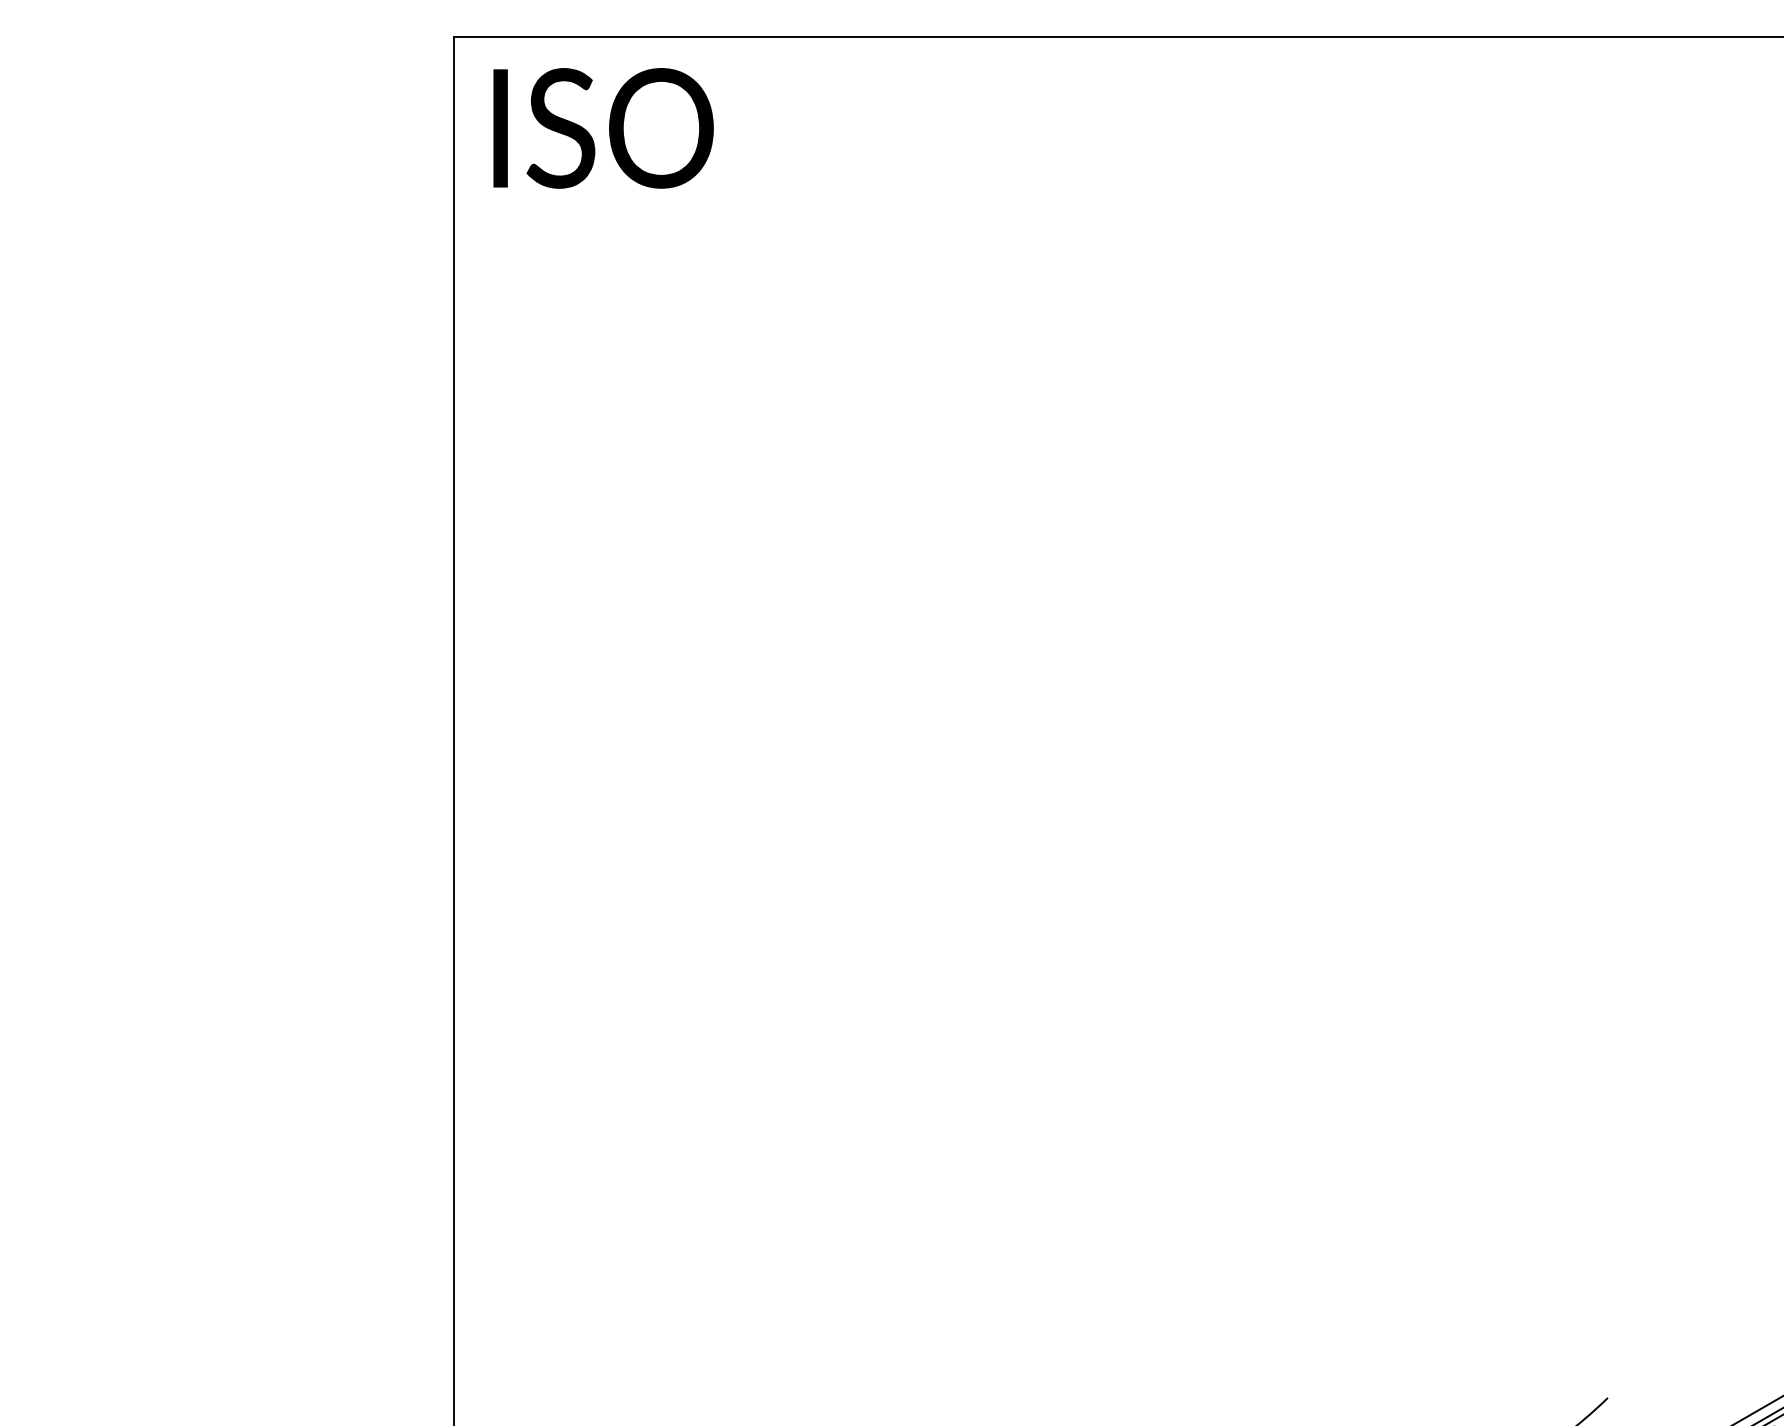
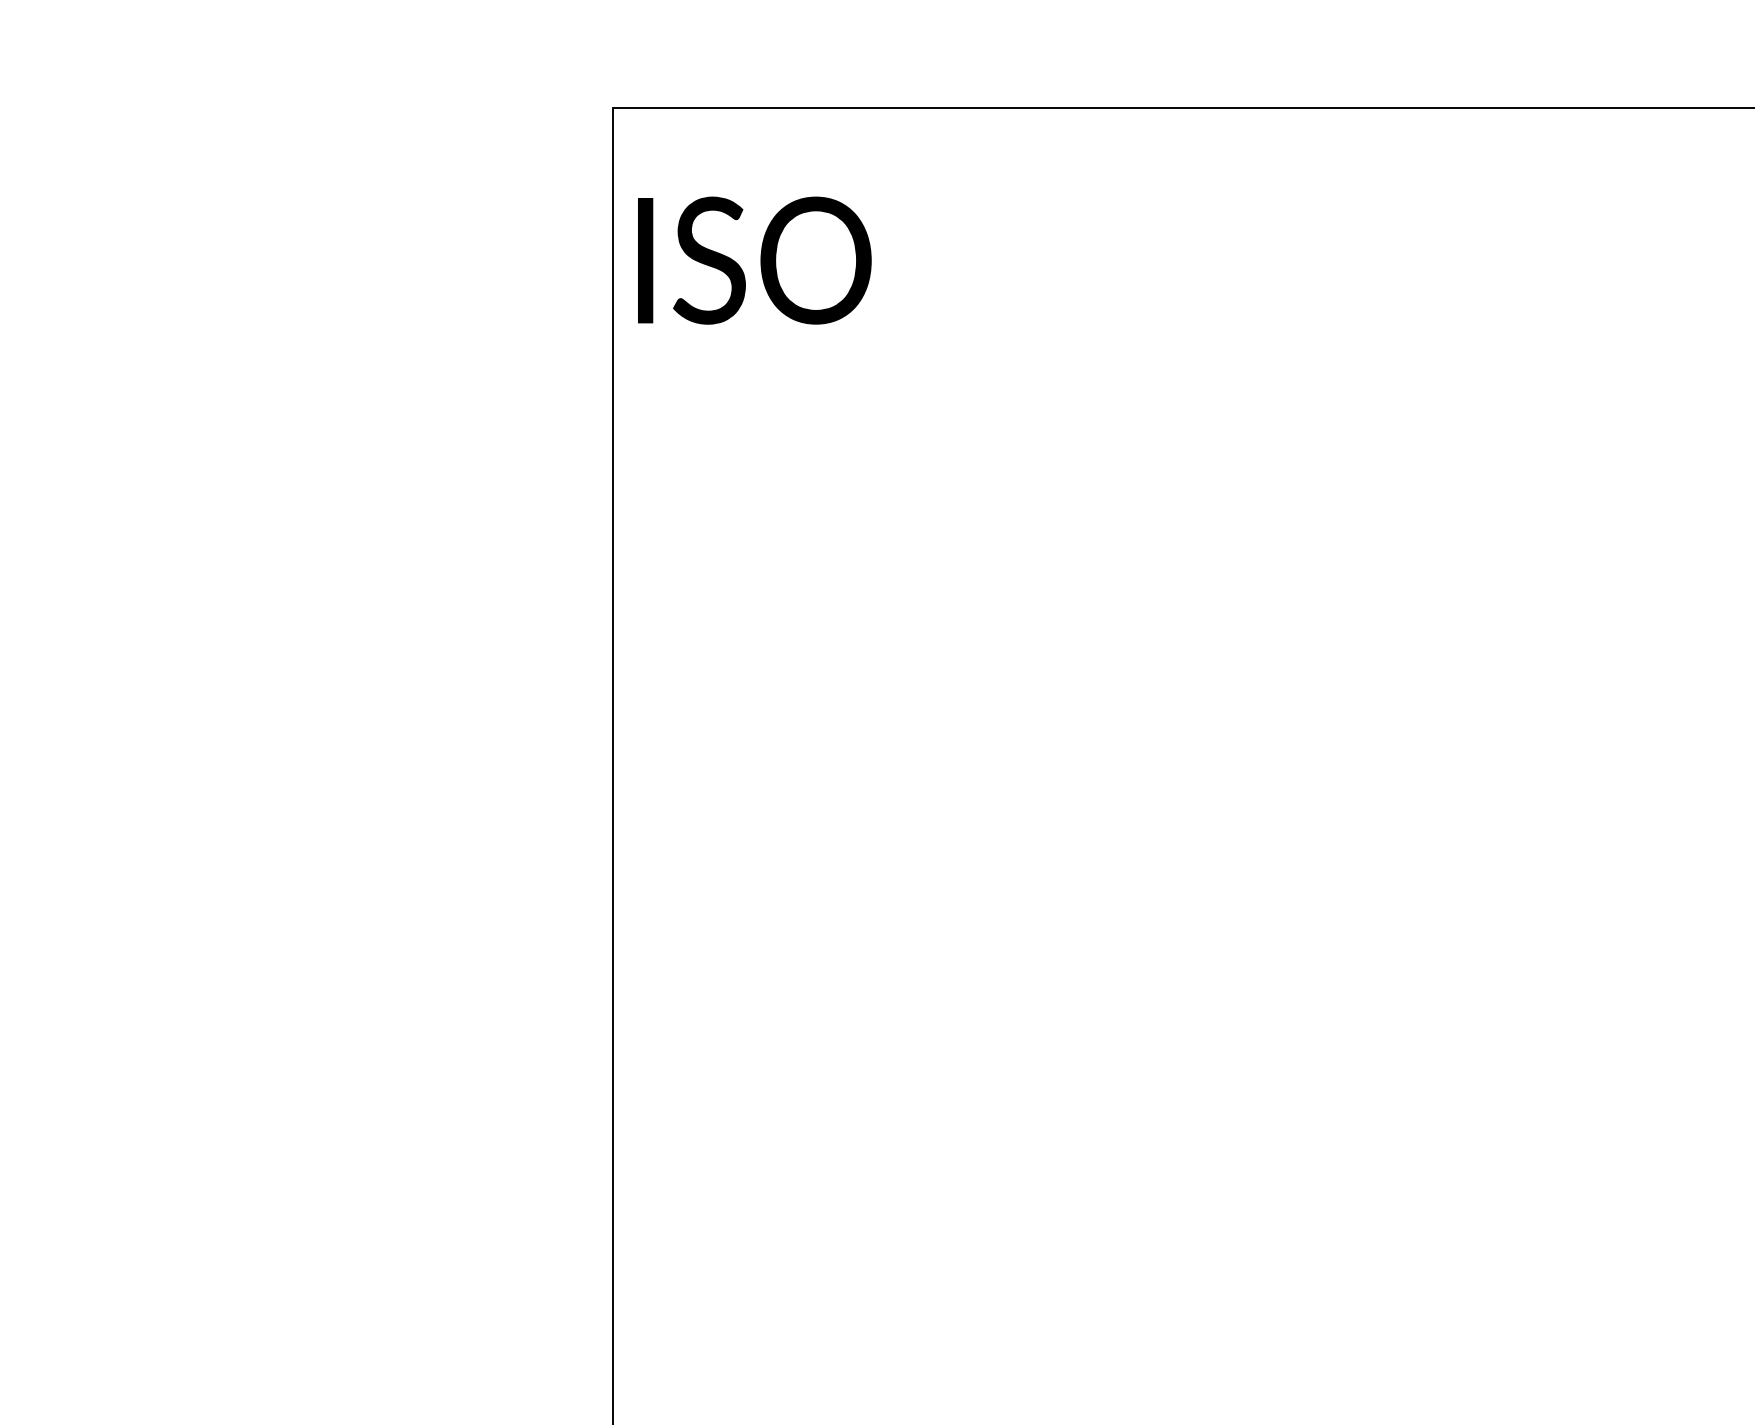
text: (603, 128) -> (754, 260), moved

